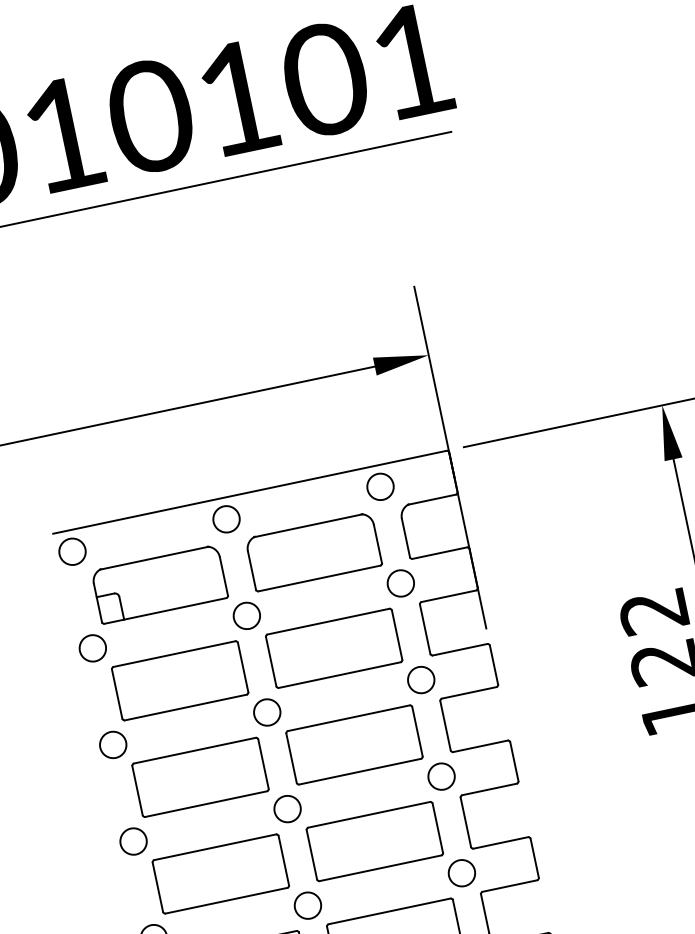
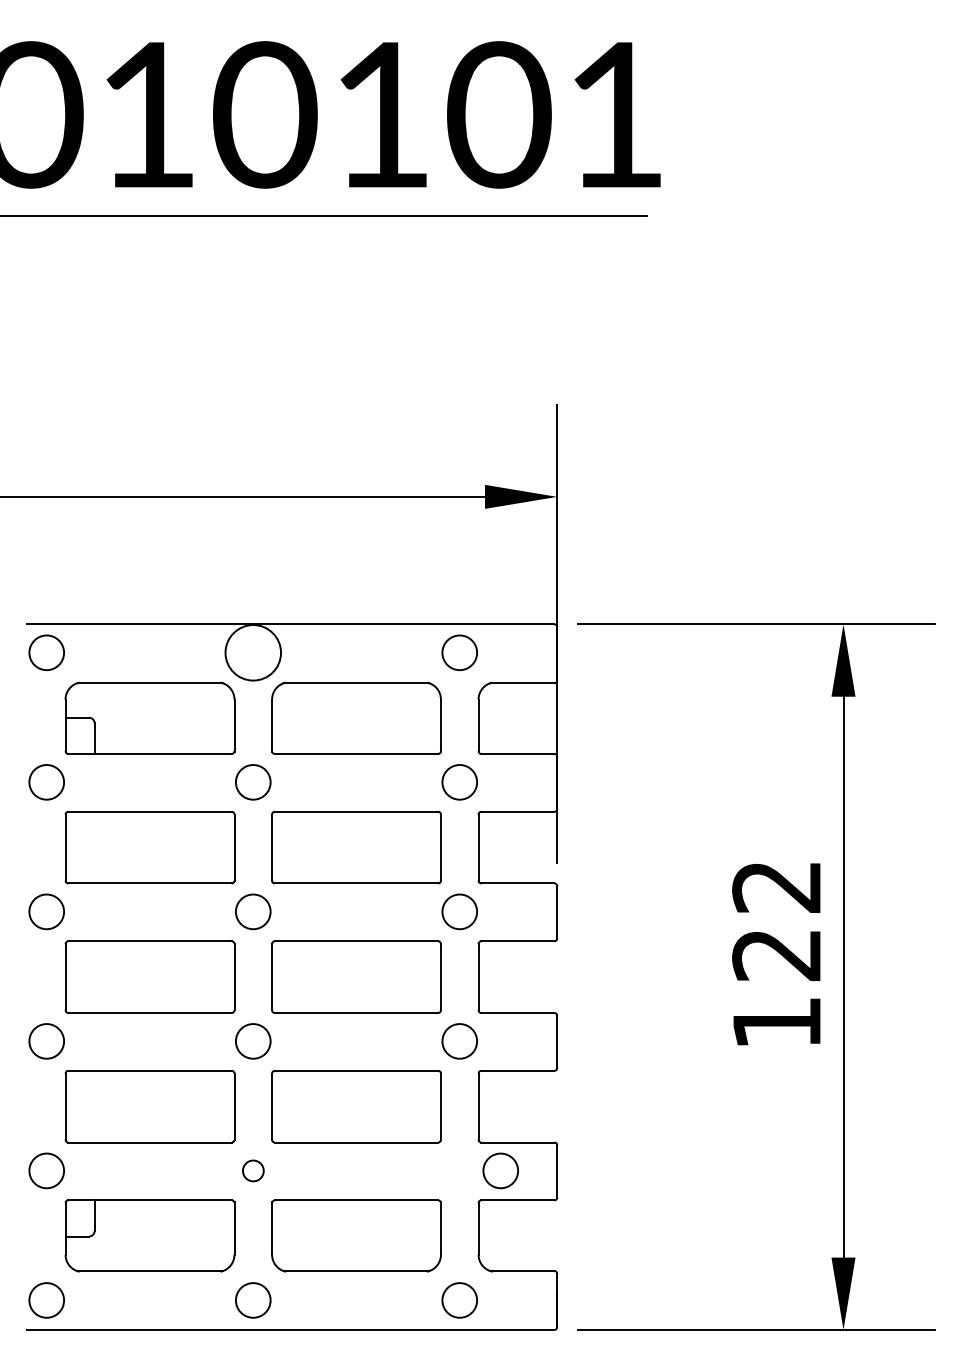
circle: (225, 519) -> (252, 652), size x1.6
circle: (461, 872) -> (500, 1170), moved
circle: (308, 905) -> (253, 1170), size x0.6

